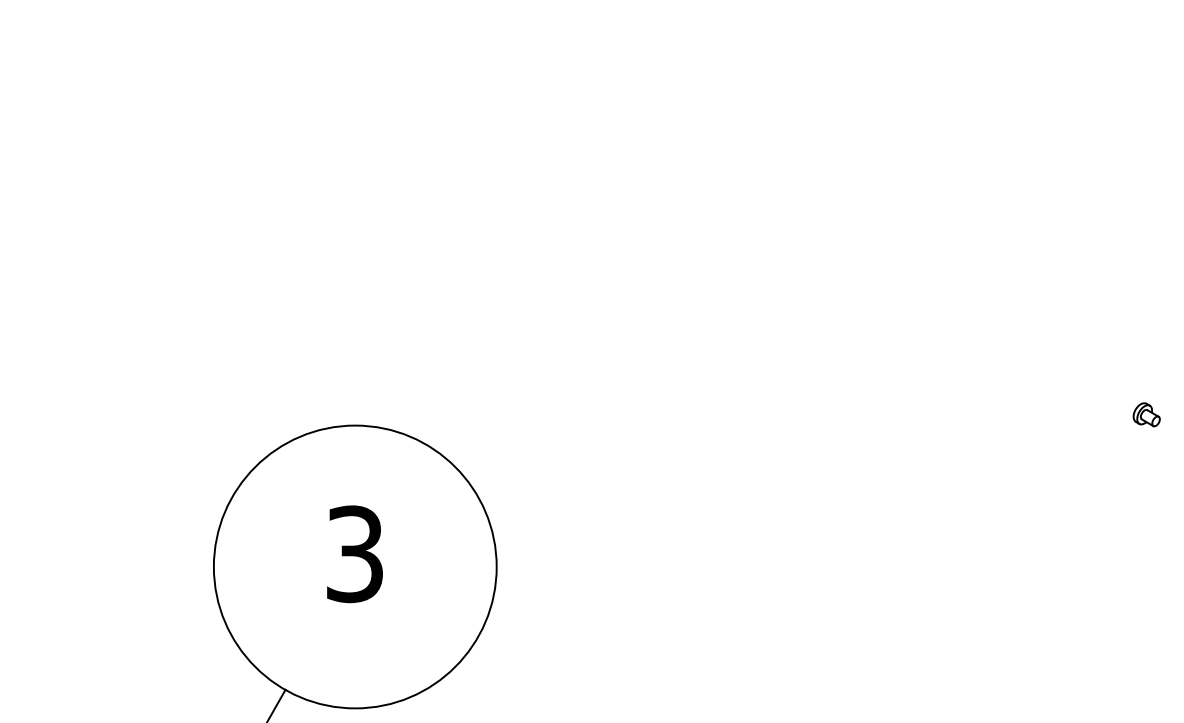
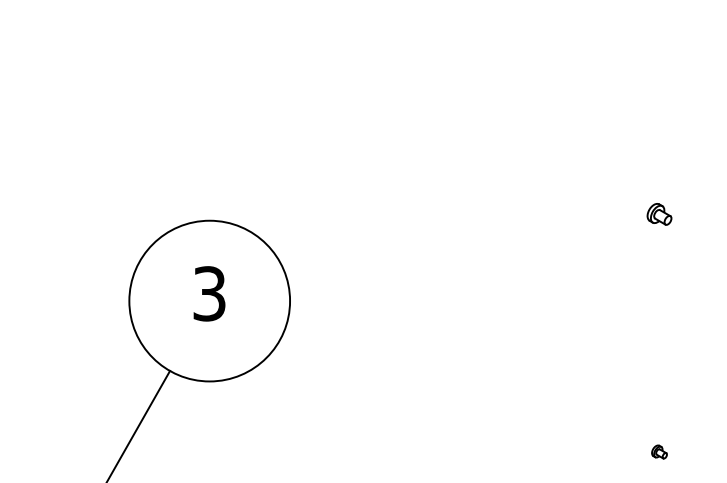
part: (1146, 414) -> (659, 214), size x1.6

